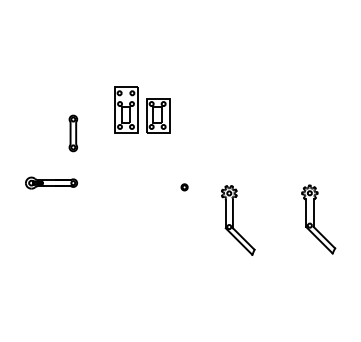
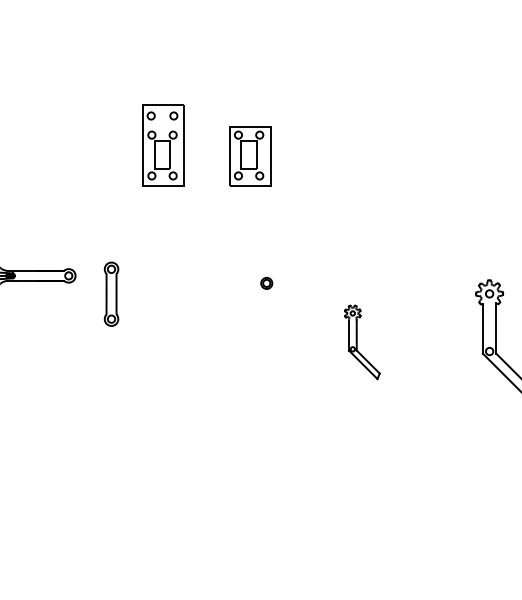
part: (158, 115) -> (250, 155), moved
part: (73, 133) -> (111, 294), moved
part: (238, 220) -> (362, 342), size x0.6

